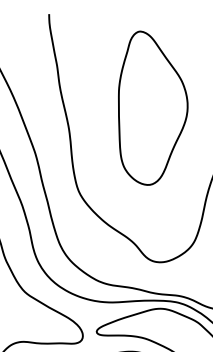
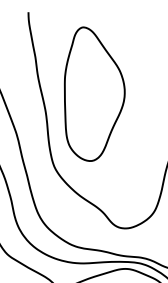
part: (153, 107) -> (95, 93), moved

